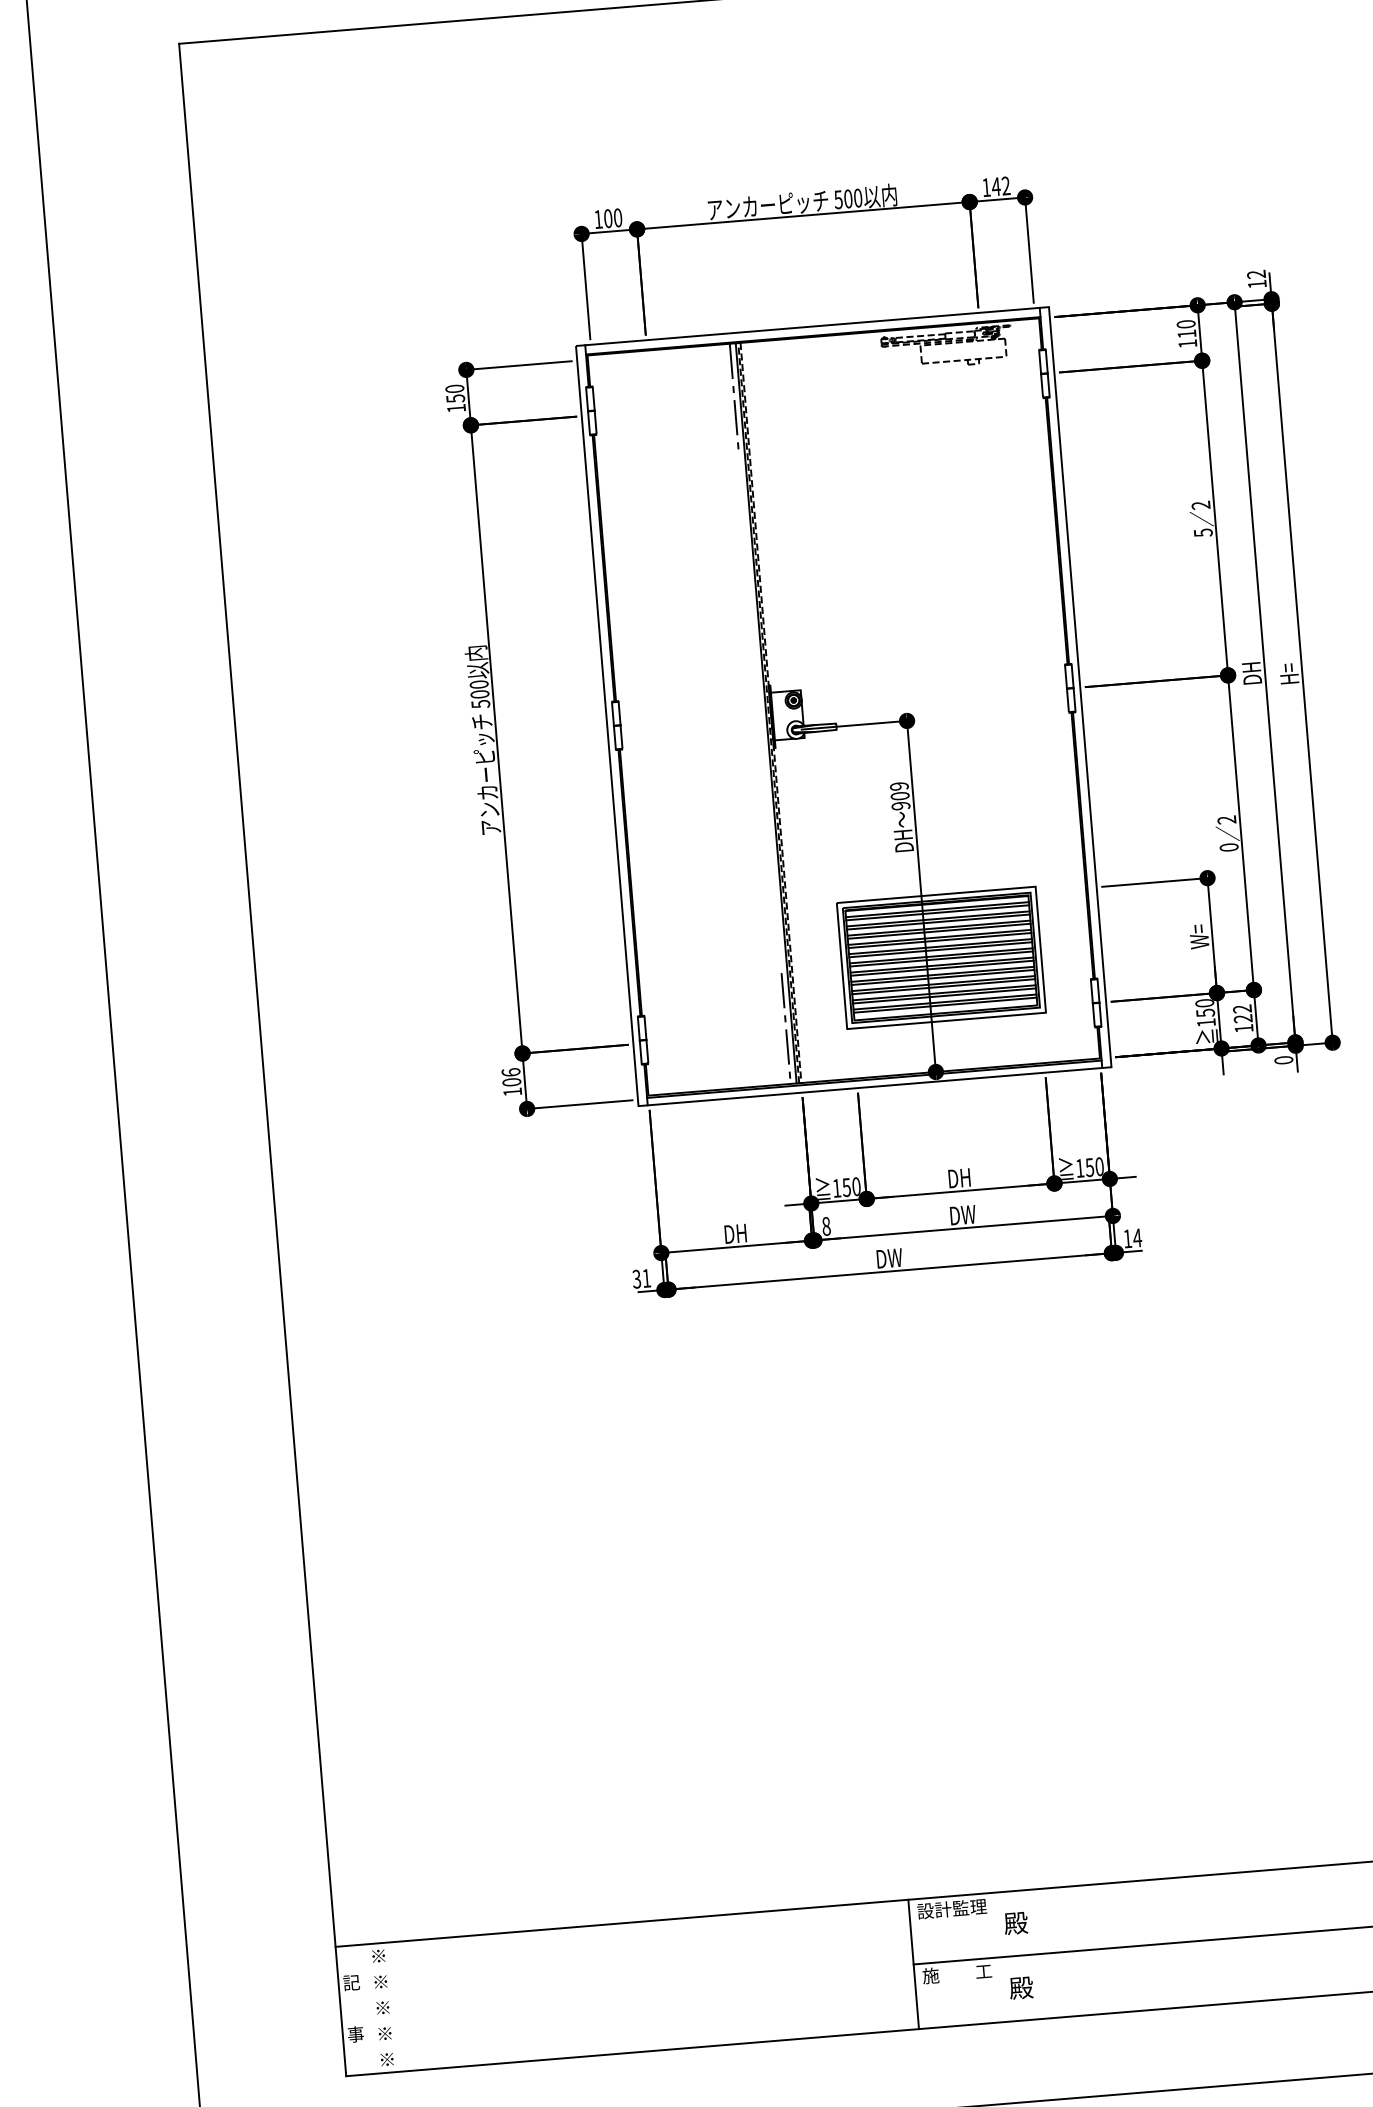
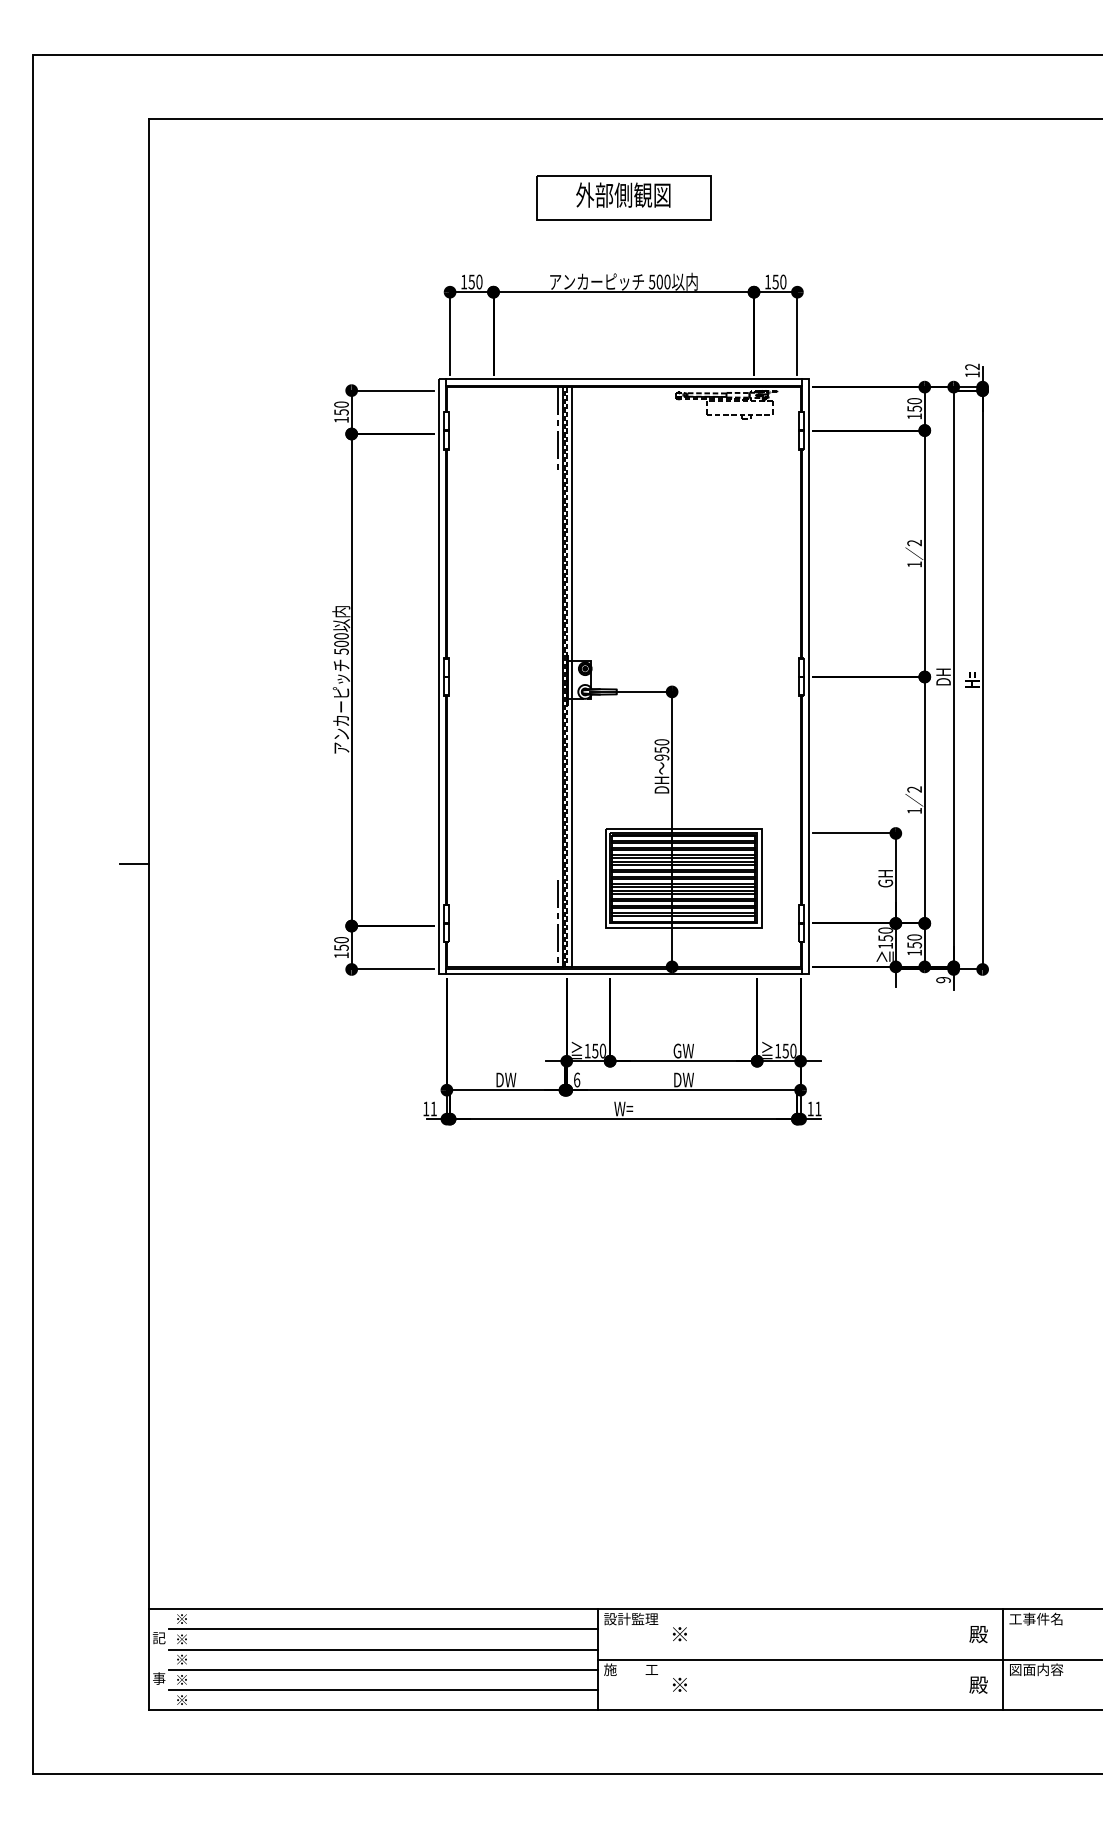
part: (793, 94) -> (623, 197), added
text: (1001, 185) -> (779, 281), 142 -> 150
text: (607, 218) -> (471, 281), 100 -> 150
text: (1186, 333) -> (914, 408), 110 -> 150
text: (1203, 532) -> (914, 564), 5 -> 1
line: (777, 711) -> (571, 676), added
text: (899, 791) -> (661, 746), 909 -> 950
text: (1228, 846) -> (914, 810), 0 -> 1
text: (1199, 936) -> (885, 878), W= -> GH
line: (238, 996) -> (134, 863), added
text: (1242, 1014) -> (914, 941), 122 -> 150
text: (1283, 1060) -> (943, 980), 0 -> 9
text: (511, 1076) -> (341, 943), 106 -> 150
text: (959, 1177) -> (683, 1050), DH -> GW
text: (826, 1225) -> (577, 1079), 8 -> 6
text: (736, 1233) -> (506, 1079), DH -> DW
text: (1136, 1237) -> (817, 1108), 14 -> 11
text: (890, 1257) -> (624, 1108), DW -> W=
text: (637, 1278) -> (426, 1108), 31 -> 11
text: (1015, 1923) -> (679, 1634), 殿 -> ※
line: (637, 1948) -> (383, 1629), added
line: (639, 1973) -> (383, 1649), added
text: (1020, 1987) -> (679, 1684), 殿 -> ※
line: (641, 1999) -> (383, 1669), added
line: (643, 2026) -> (383, 1690), added

